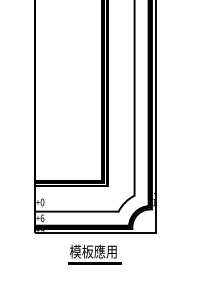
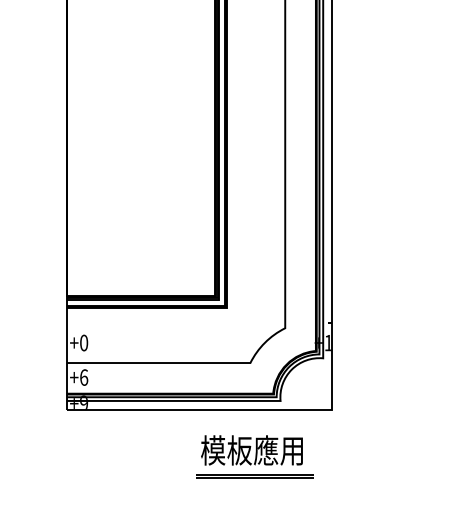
part: (94, 254) -> (254, 456), moved

